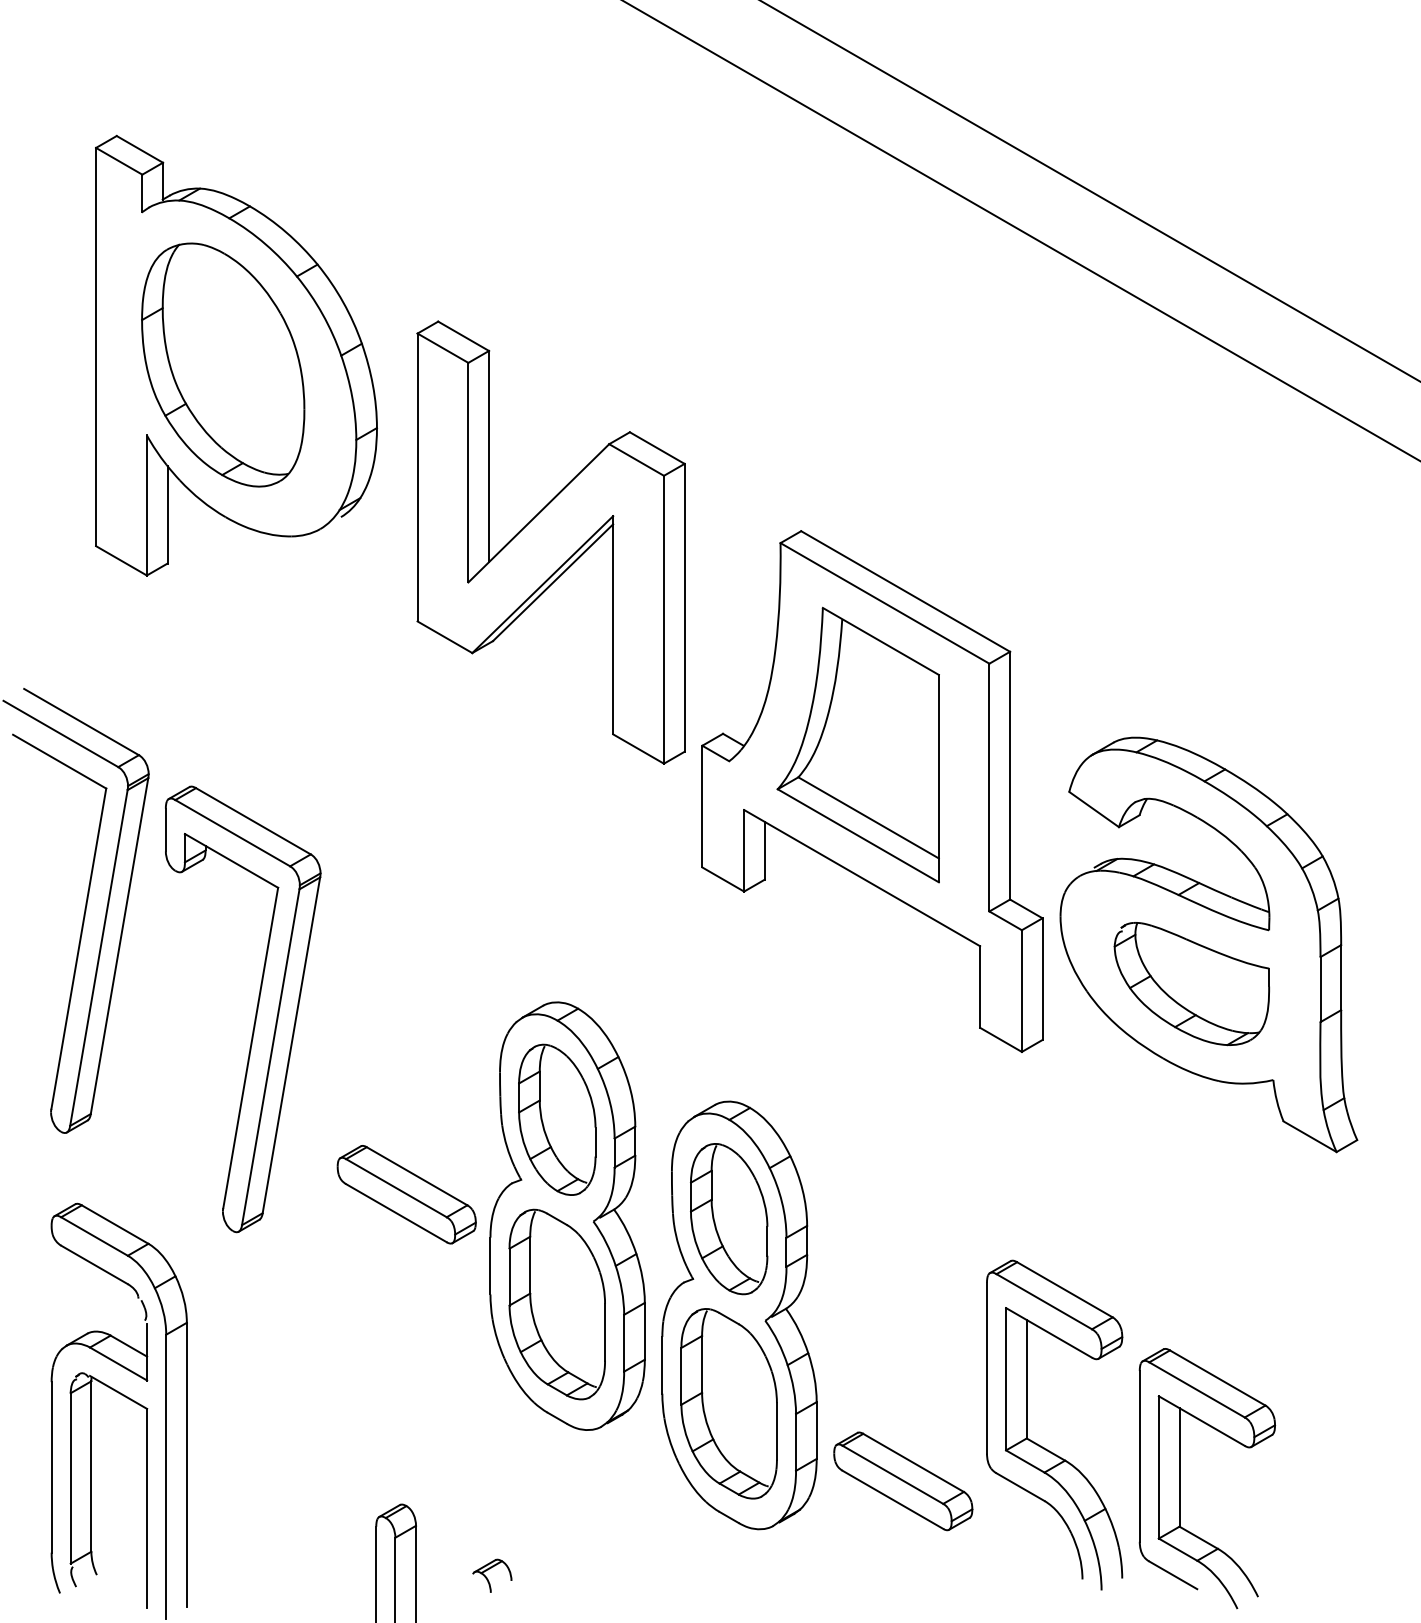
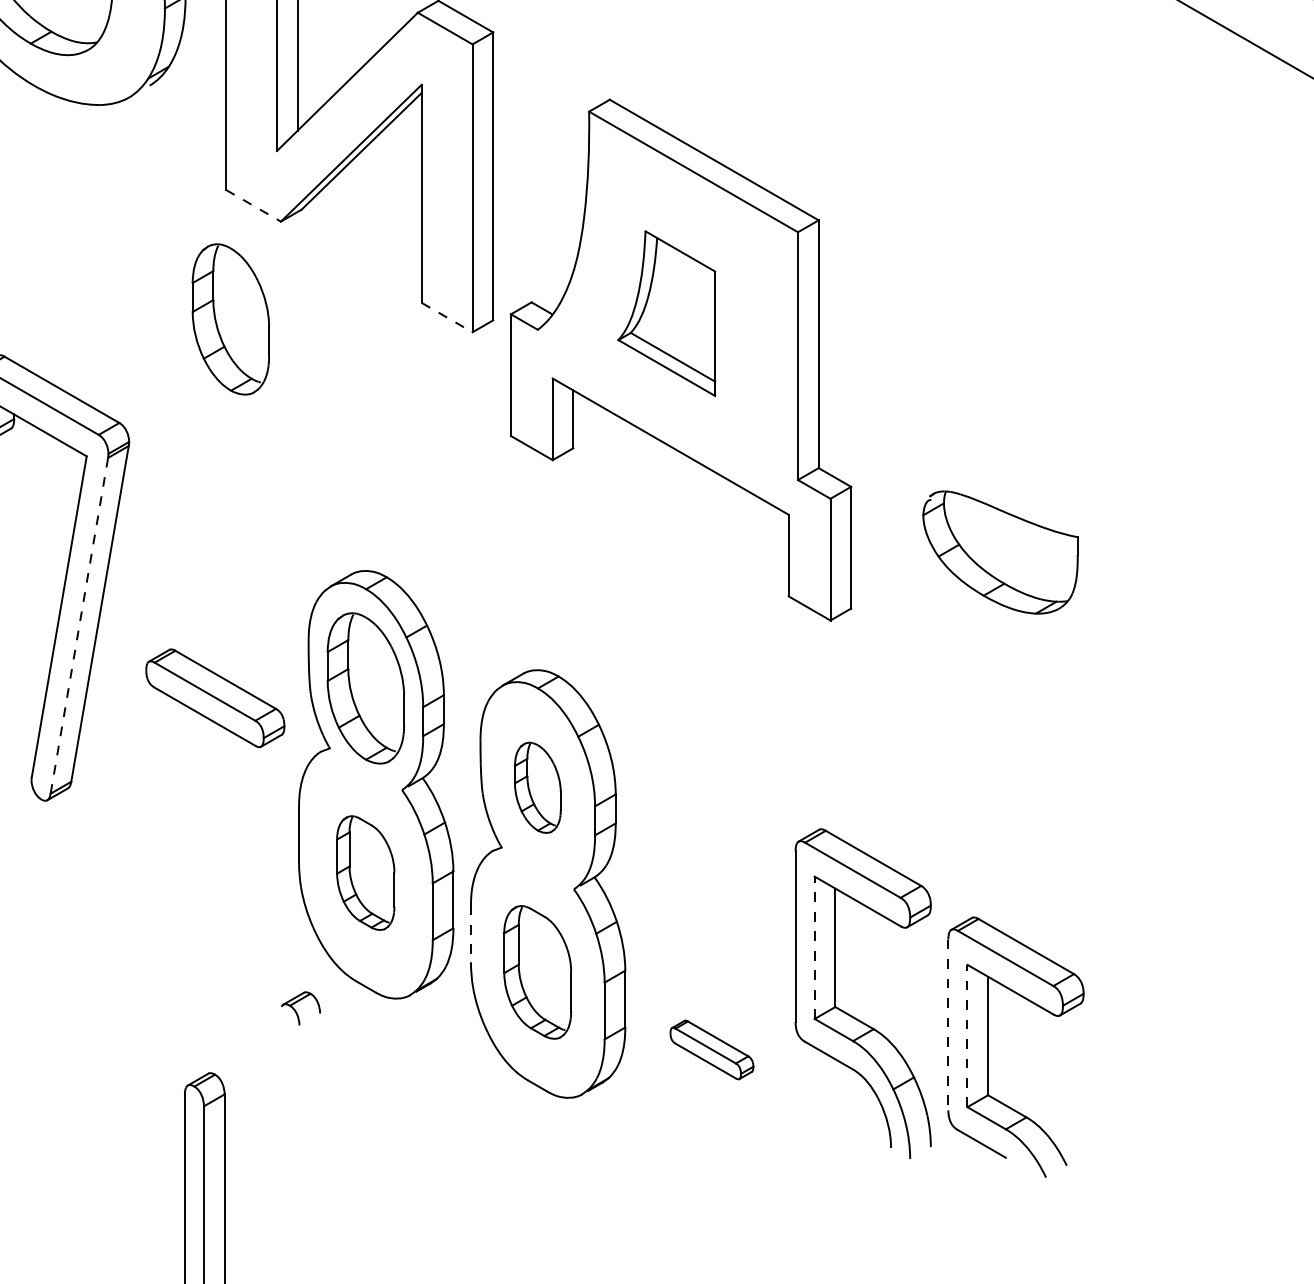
line: (444, 637) -> (253, 206), solid -> dashed
part: (857, 744) -> (666, 313), size x0.6
line: (639, 749) -> (448, 318), solid -> dashed
part: (422, 750) -> (231, 319), added
part: (1208, 944) -> (1017, 513), removed
line: (270, 1056) -> (79, 625), solid -> dashed
part: (406, 1194) -> (215, 698), moved
part: (729, 1219) -> (538, 788), size x0.6
part: (556, 1304) -> (365, 873), size x0.6
line: (662, 1365) -> (471, 934), solid -> dashed
line: (1006, 1378) -> (815, 947), solid -> dashed
part: (728, 1403) -> (537, 972), size x0.7
line: (1139, 1456) -> (948, 1025), solid -> dashed
line: (1158, 1466) -> (967, 1035), solid -> dashed
part: (903, 1481) -> (712, 1050), size x0.6
part: (492, 1575) -> (301, 1008), moved

